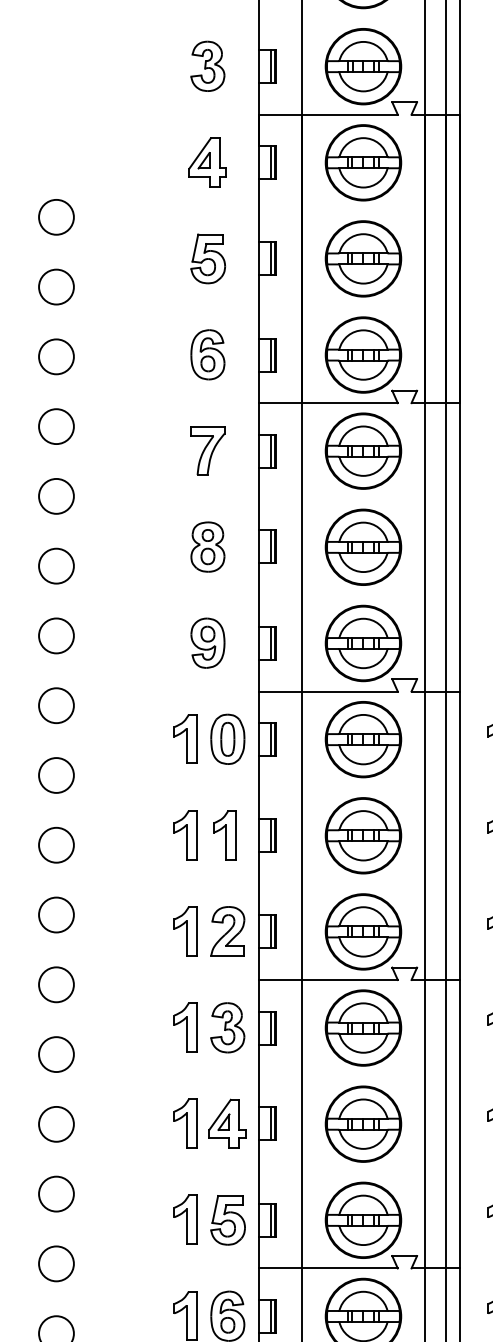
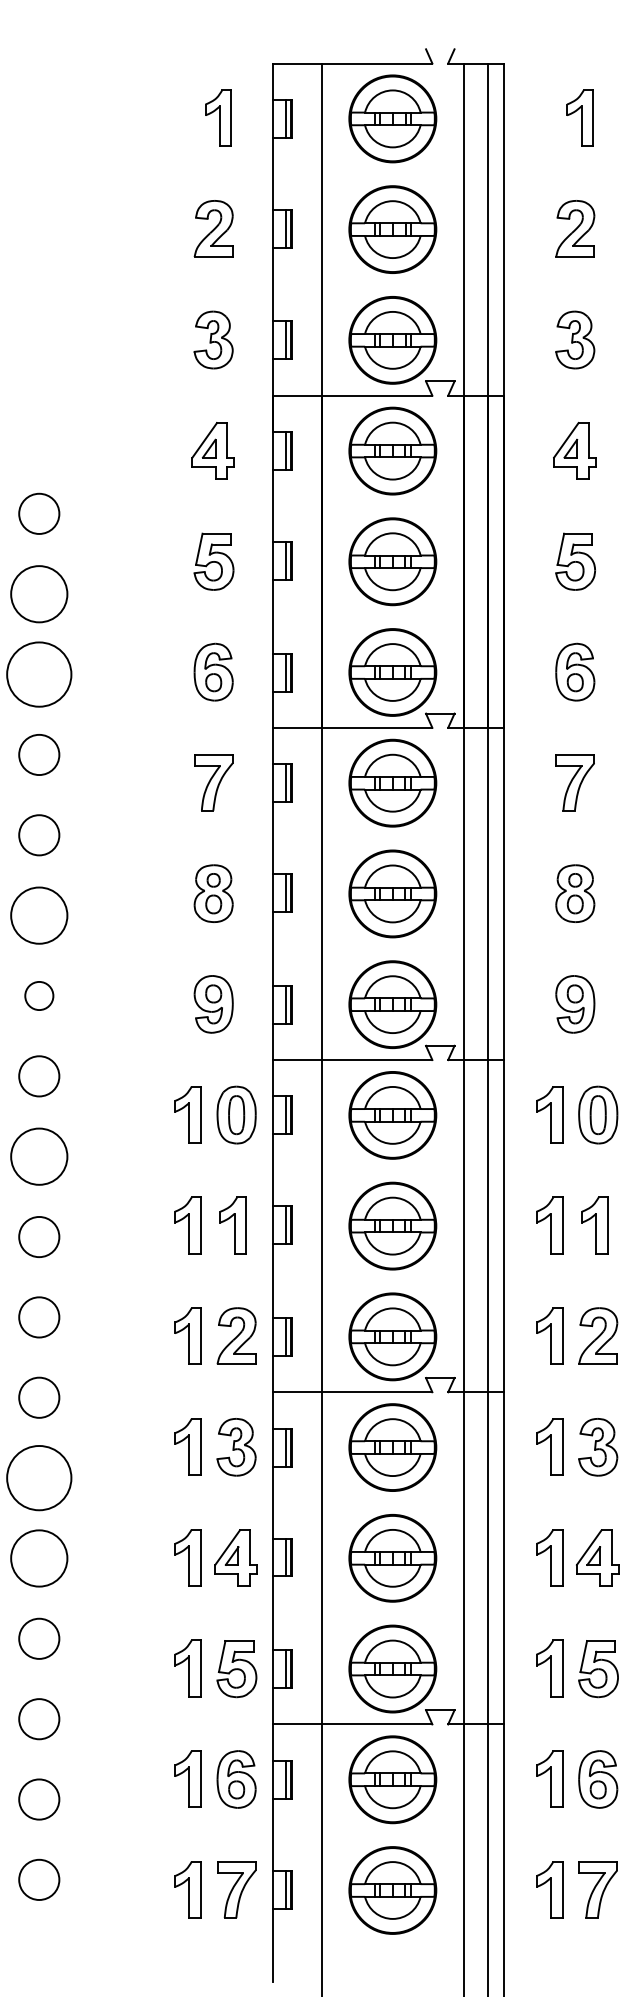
circle: (56, 287) -> (39, 594), size x1.4
circle: (56, 356) -> (39, 674), size x1.6
circle: (56, 566) -> (39, 915), size x1.4
circle: (56, 635) -> (39, 995), size x0.7
circle: (56, 775) -> (39, 1156), size x1.4
circle: (56, 1054) -> (39, 1478), size x1.6
circle: (56, 1124) -> (39, 1558), size x1.4

